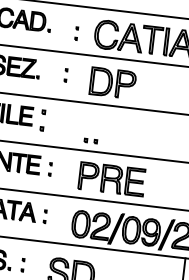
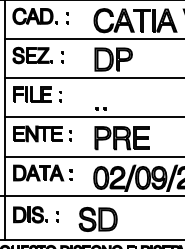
part: (76, 33) -> (67, 18), moved
part: (65, 75) -> (62, 57), moved
part: (43, 120) -> (60, 96), size x0.62

